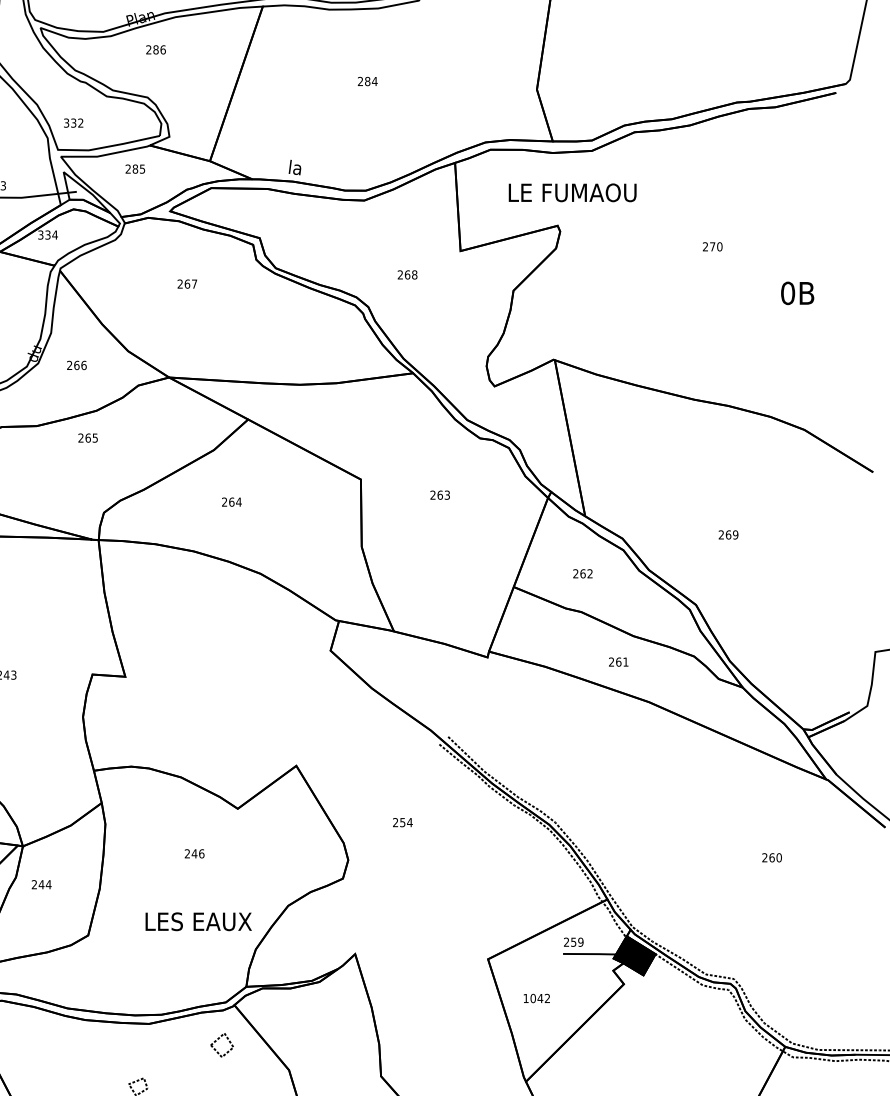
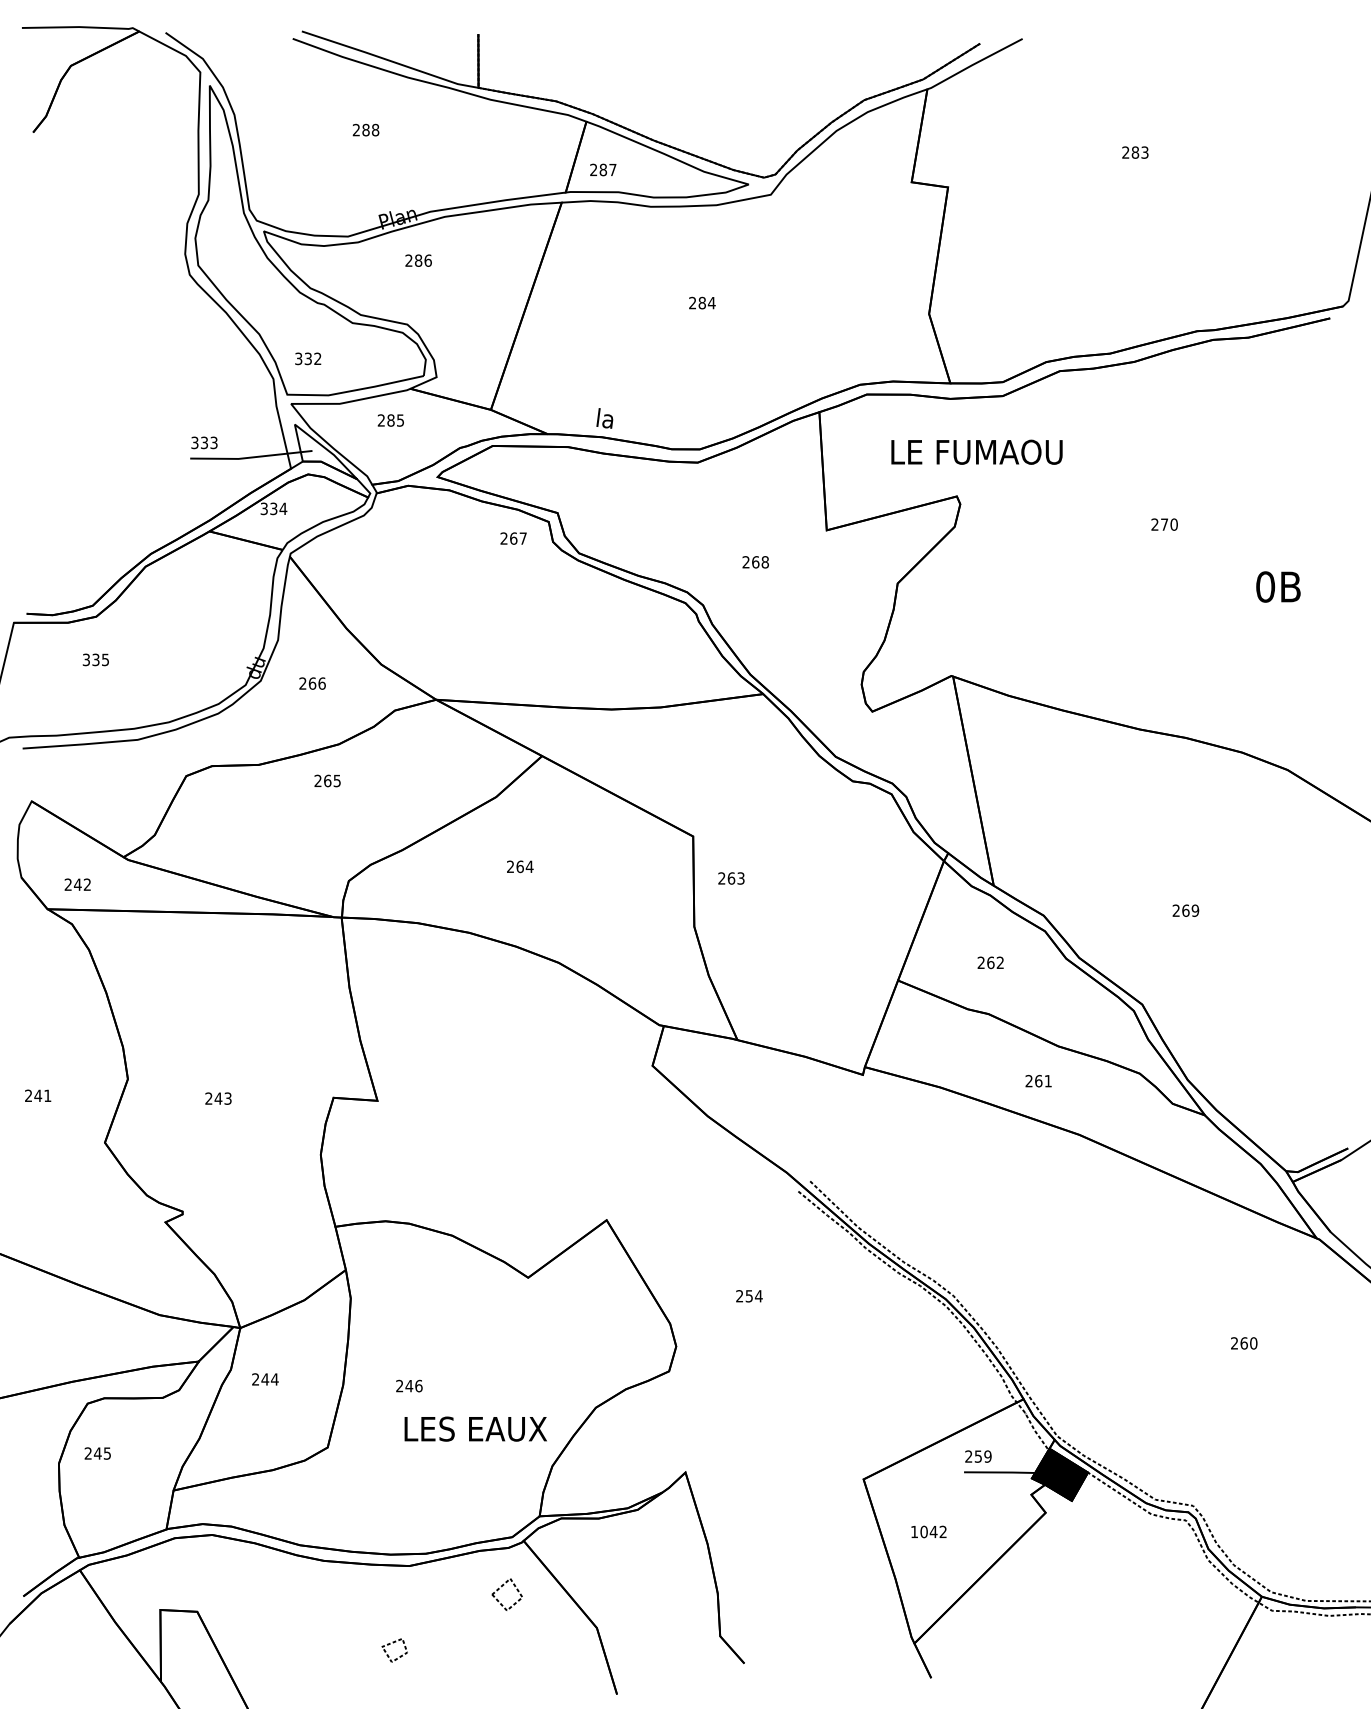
text: (187, 284) -> (513, 538), moved
text: (440, 495) -> (731, 878), moved
text: (194, 853) -> (409, 1385), moved

